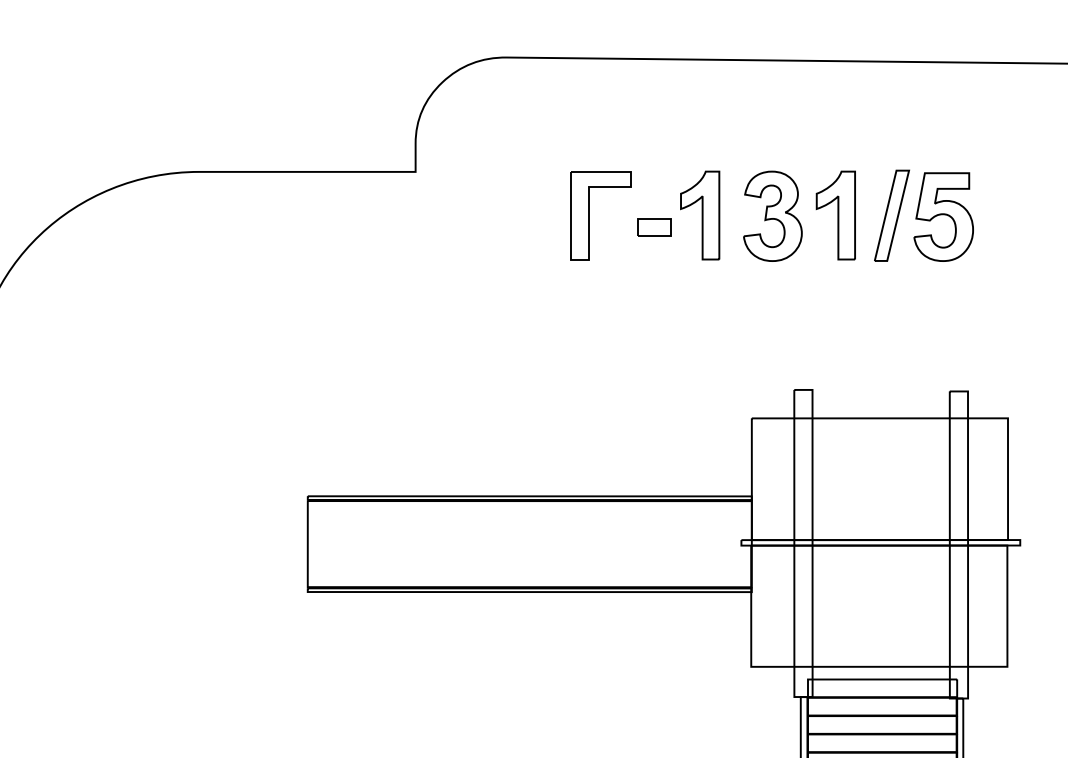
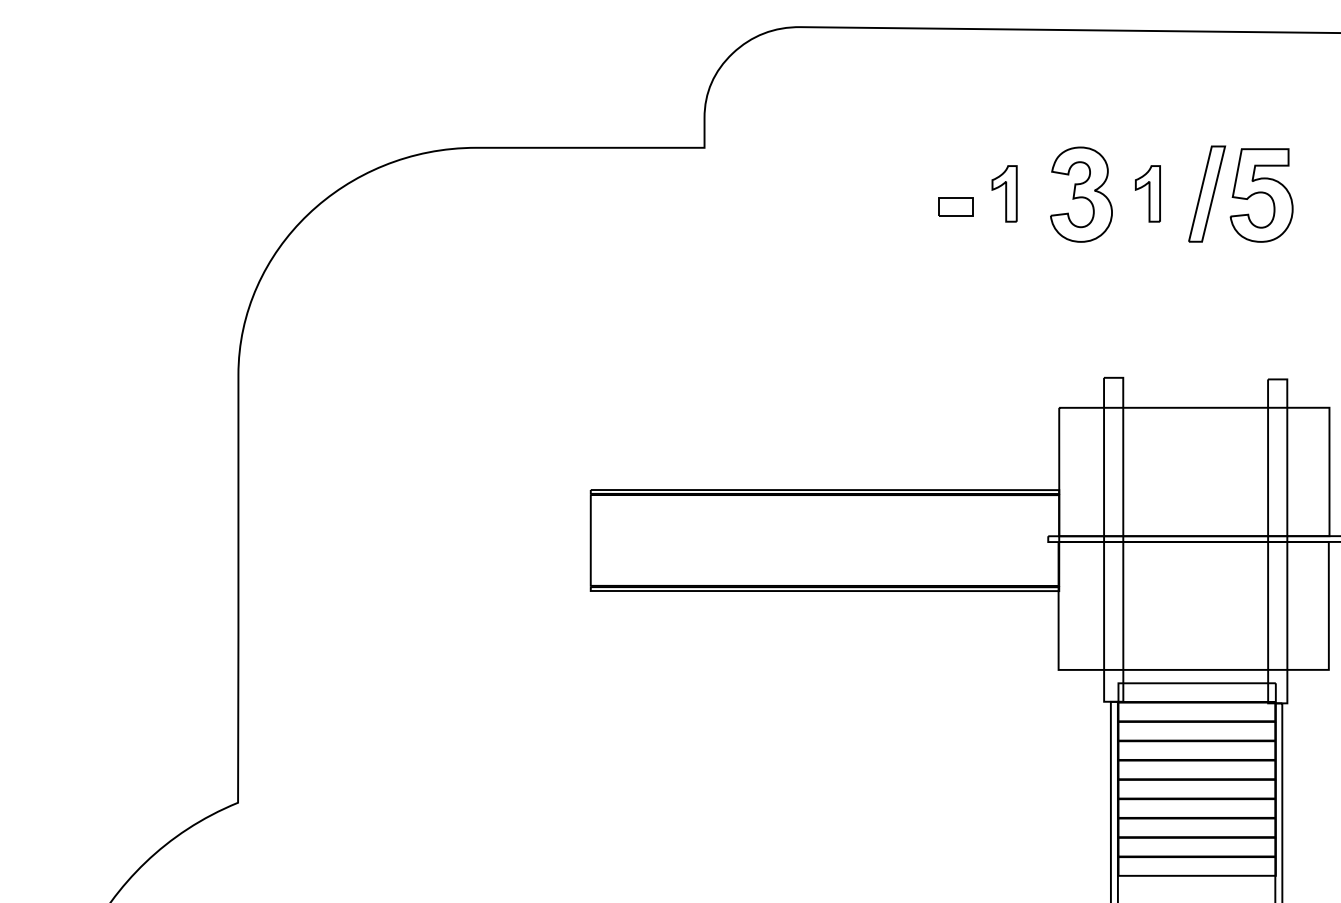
part: (589, 215) -> (887, 193), removed
part: (699, 215) -> (1004, 193), size x0.6
part: (835, 215) -> (1147, 193), size x0.6

